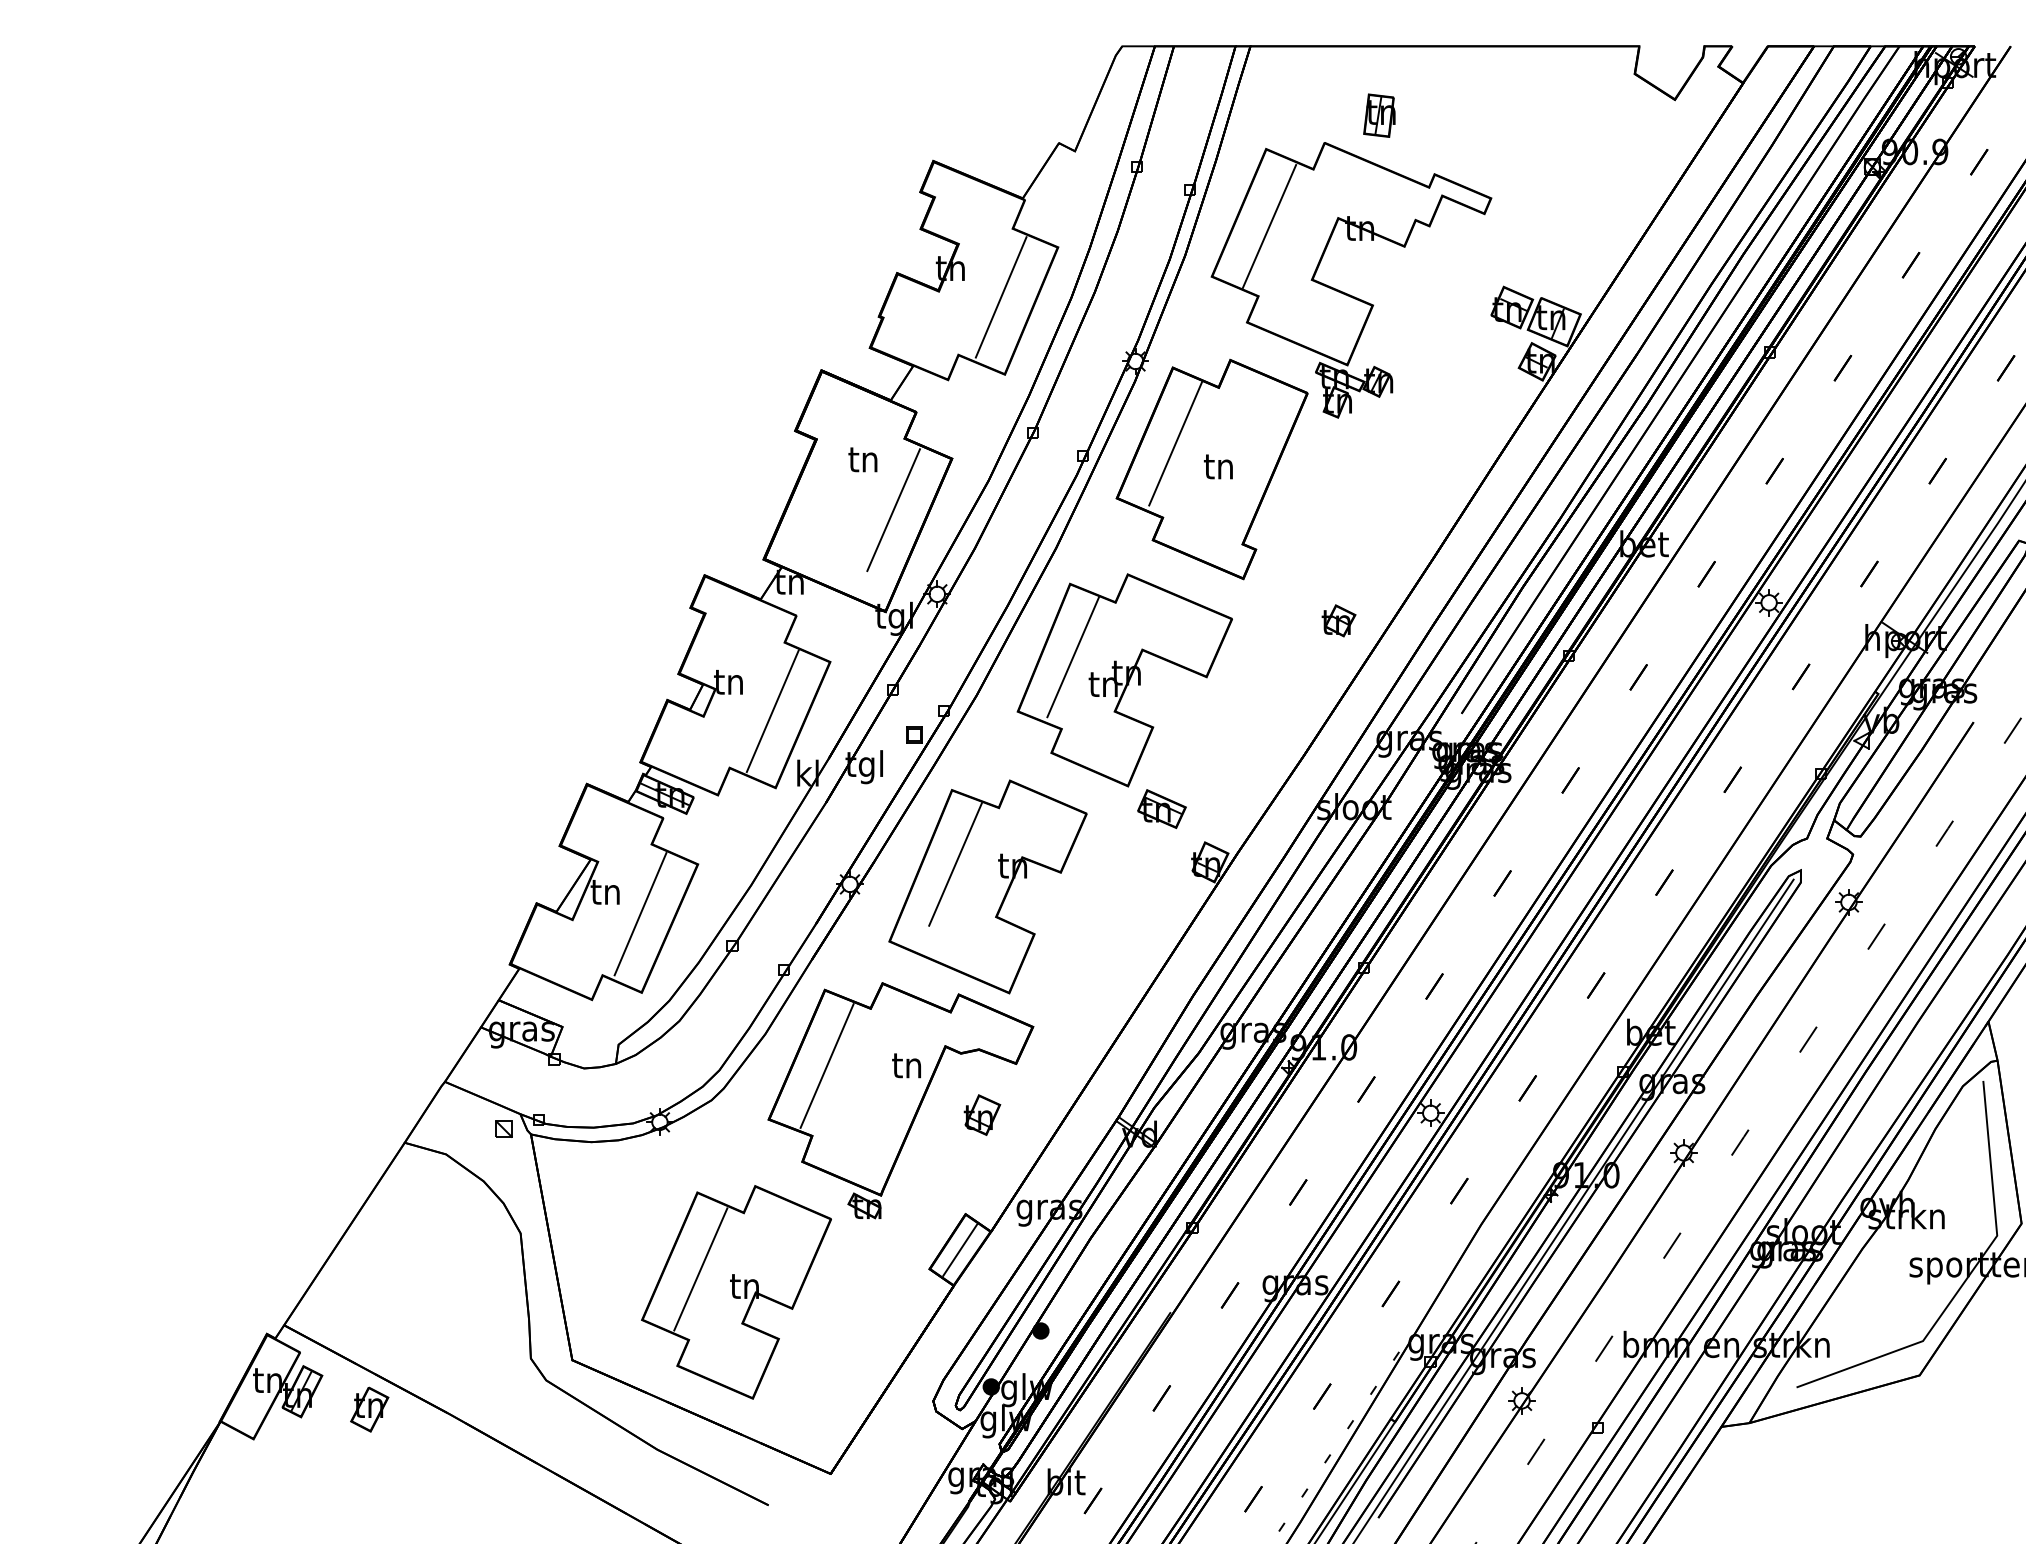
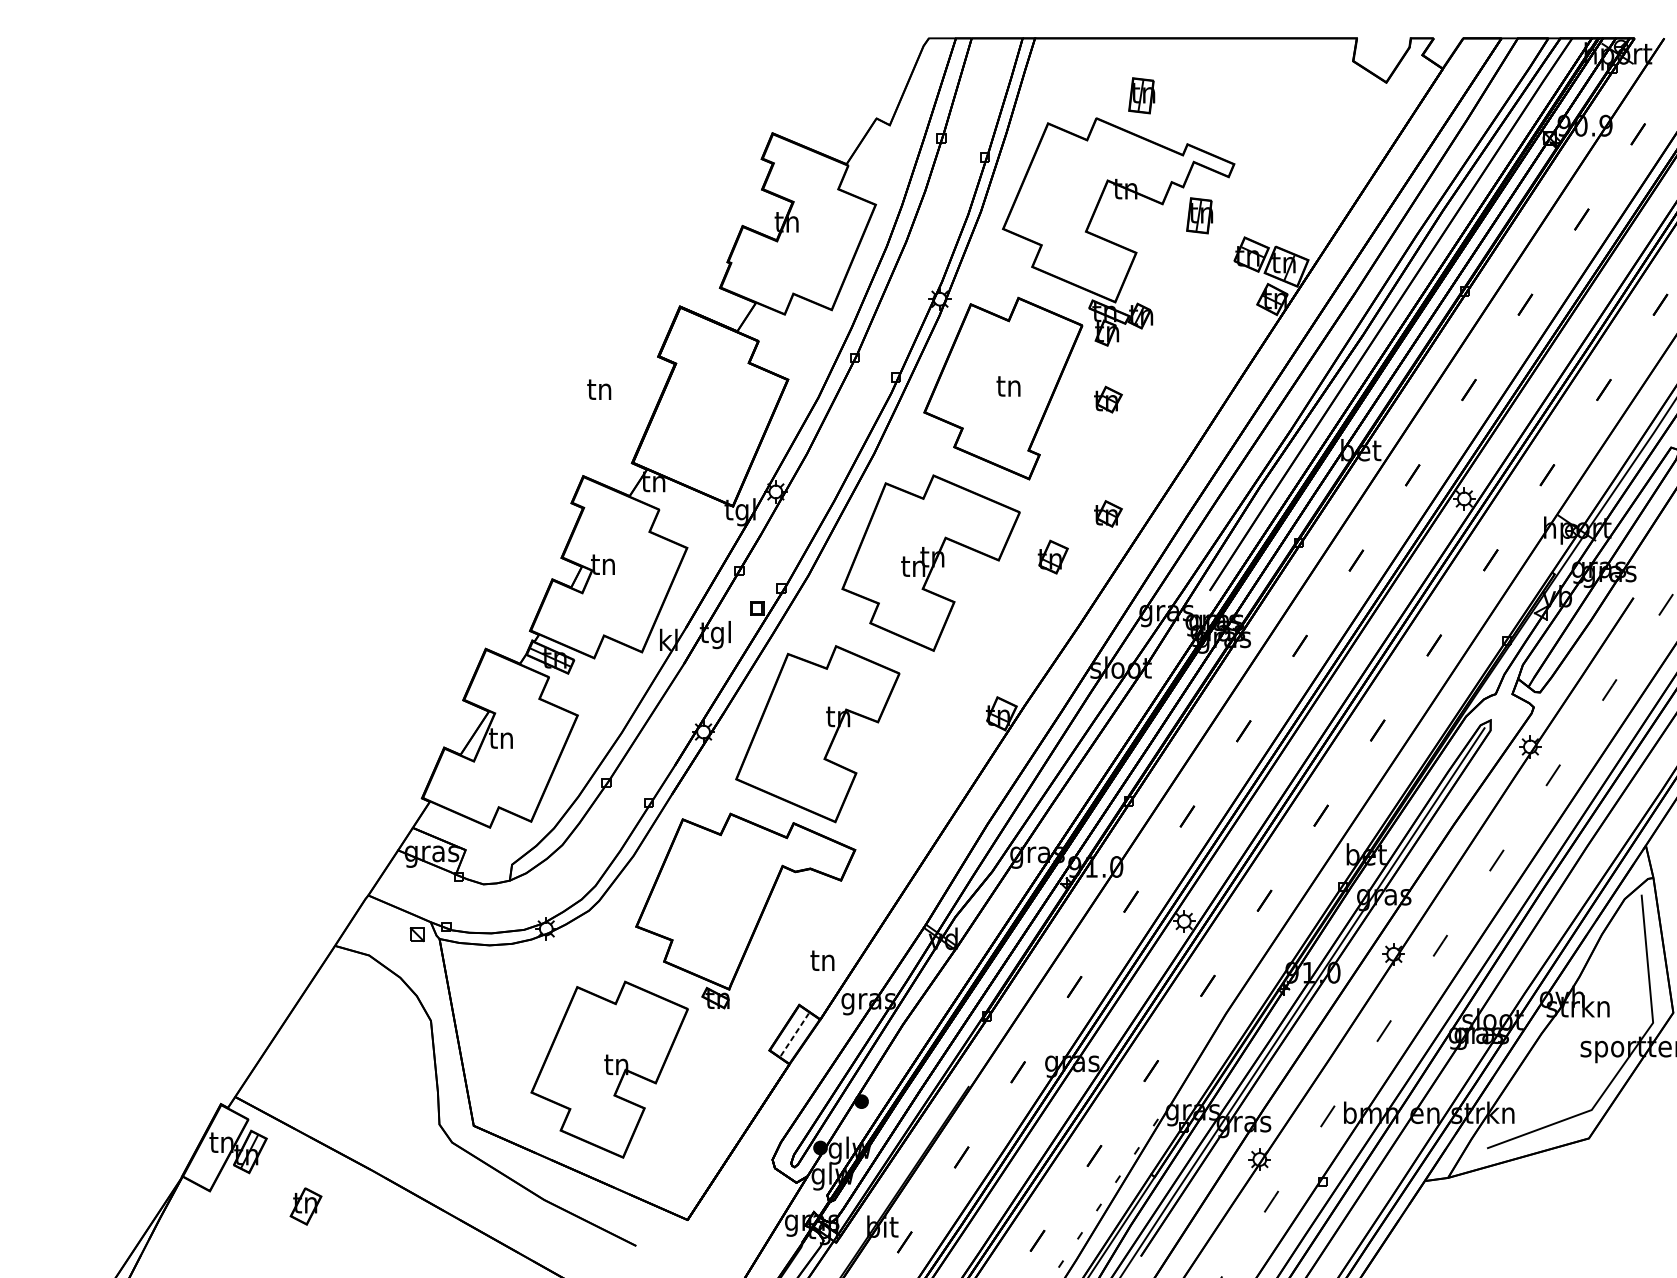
line: (1269, 226) -> (1050, 187), removed
part: (1449, 260) -> (1199, 215), added
line: (1000, 297) -> (828, 246), removed
line: (1175, 443) -> (973, 367), removed
text: (862, 459) -> (598, 389), moved
part: (1338, 482) -> (1107, 399), added
line: (893, 510) -> (739, 422), removed
line: (1073, 657) -> (888, 544), removed
line: (772, 711) -> (639, 588), removed
part: (1161, 809) -> (961, 670), removed
line: (955, 864) -> (790, 715), removed
line: (640, 914) -> (530, 756), removed
line: (826, 1065) -> (684, 881), removed
text: (906, 1065) -> (822, 960), moved
part: (982, 1114) -> (1053, 556), moved
line: (960, 1250) -> (795, 1035), solid -> dashed
line: (700, 1269) -> (579, 1050), removed
part: (369, 1409) -> (305, 1206), moved

